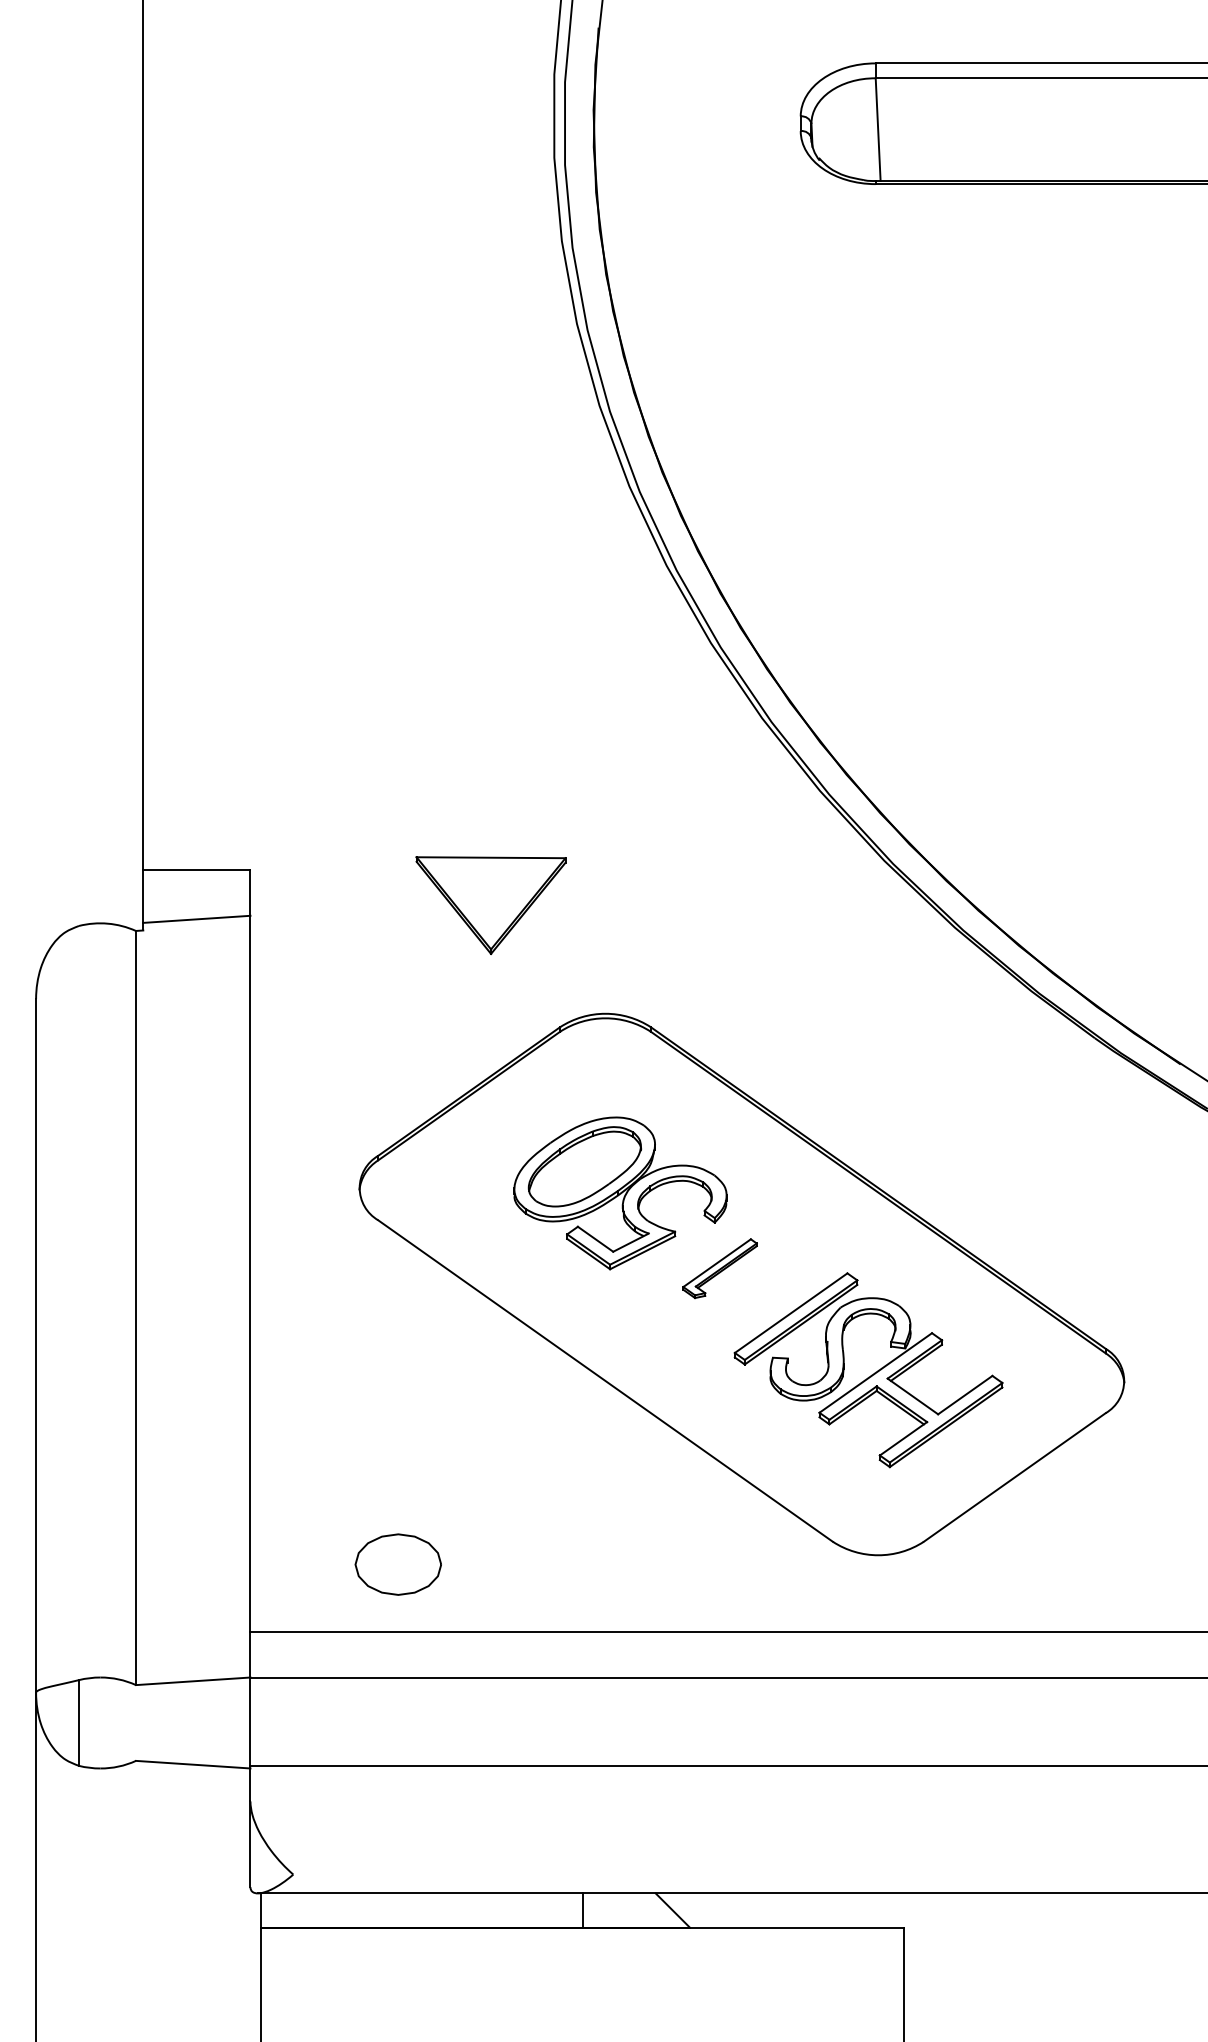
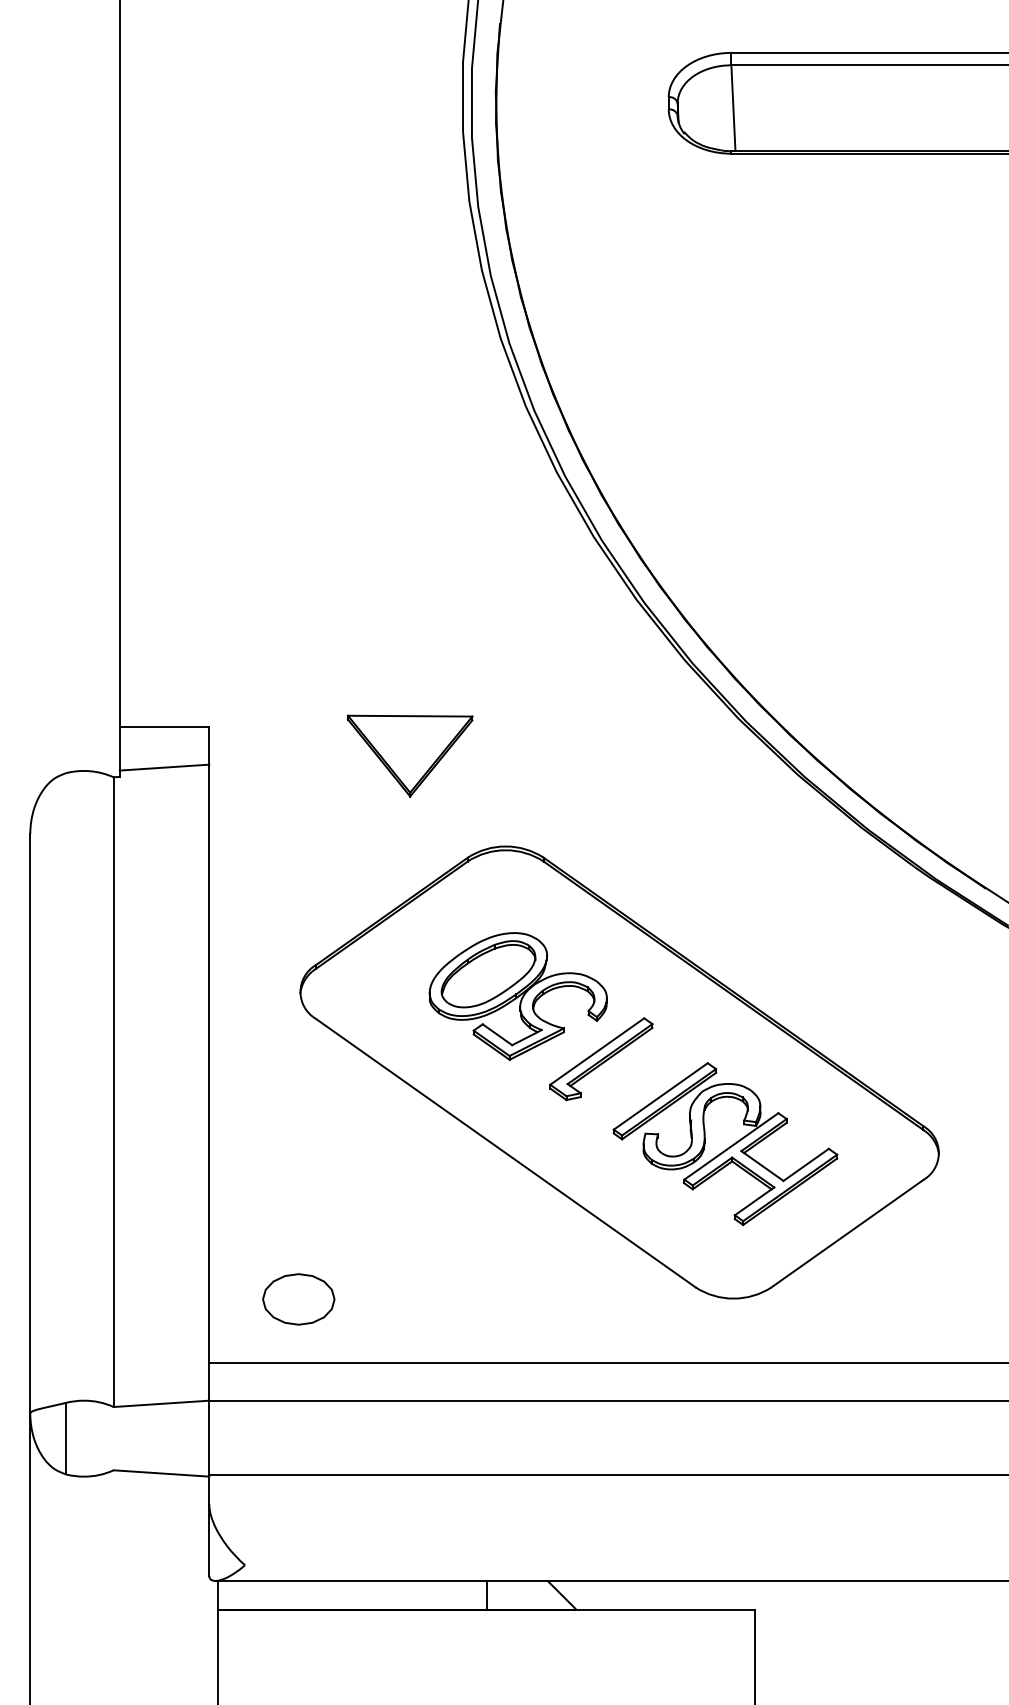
part: (720, 1268) -> (601, 1059), size x1.67
part: (398, 1564) -> (298, 1299), moved

